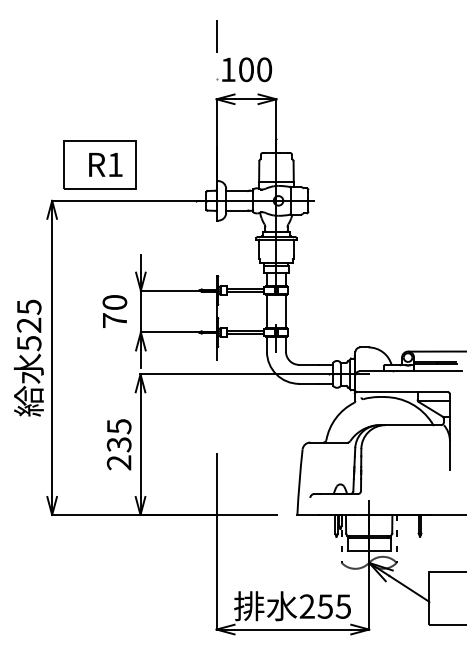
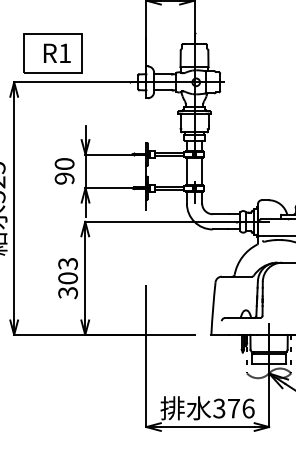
text: (114, 320) -> (64, 178), 70 -> 90
text: (118, 444) -> (67, 278), 235 -> 303
text: (325, 606) -> (233, 408), 255 -> 376

